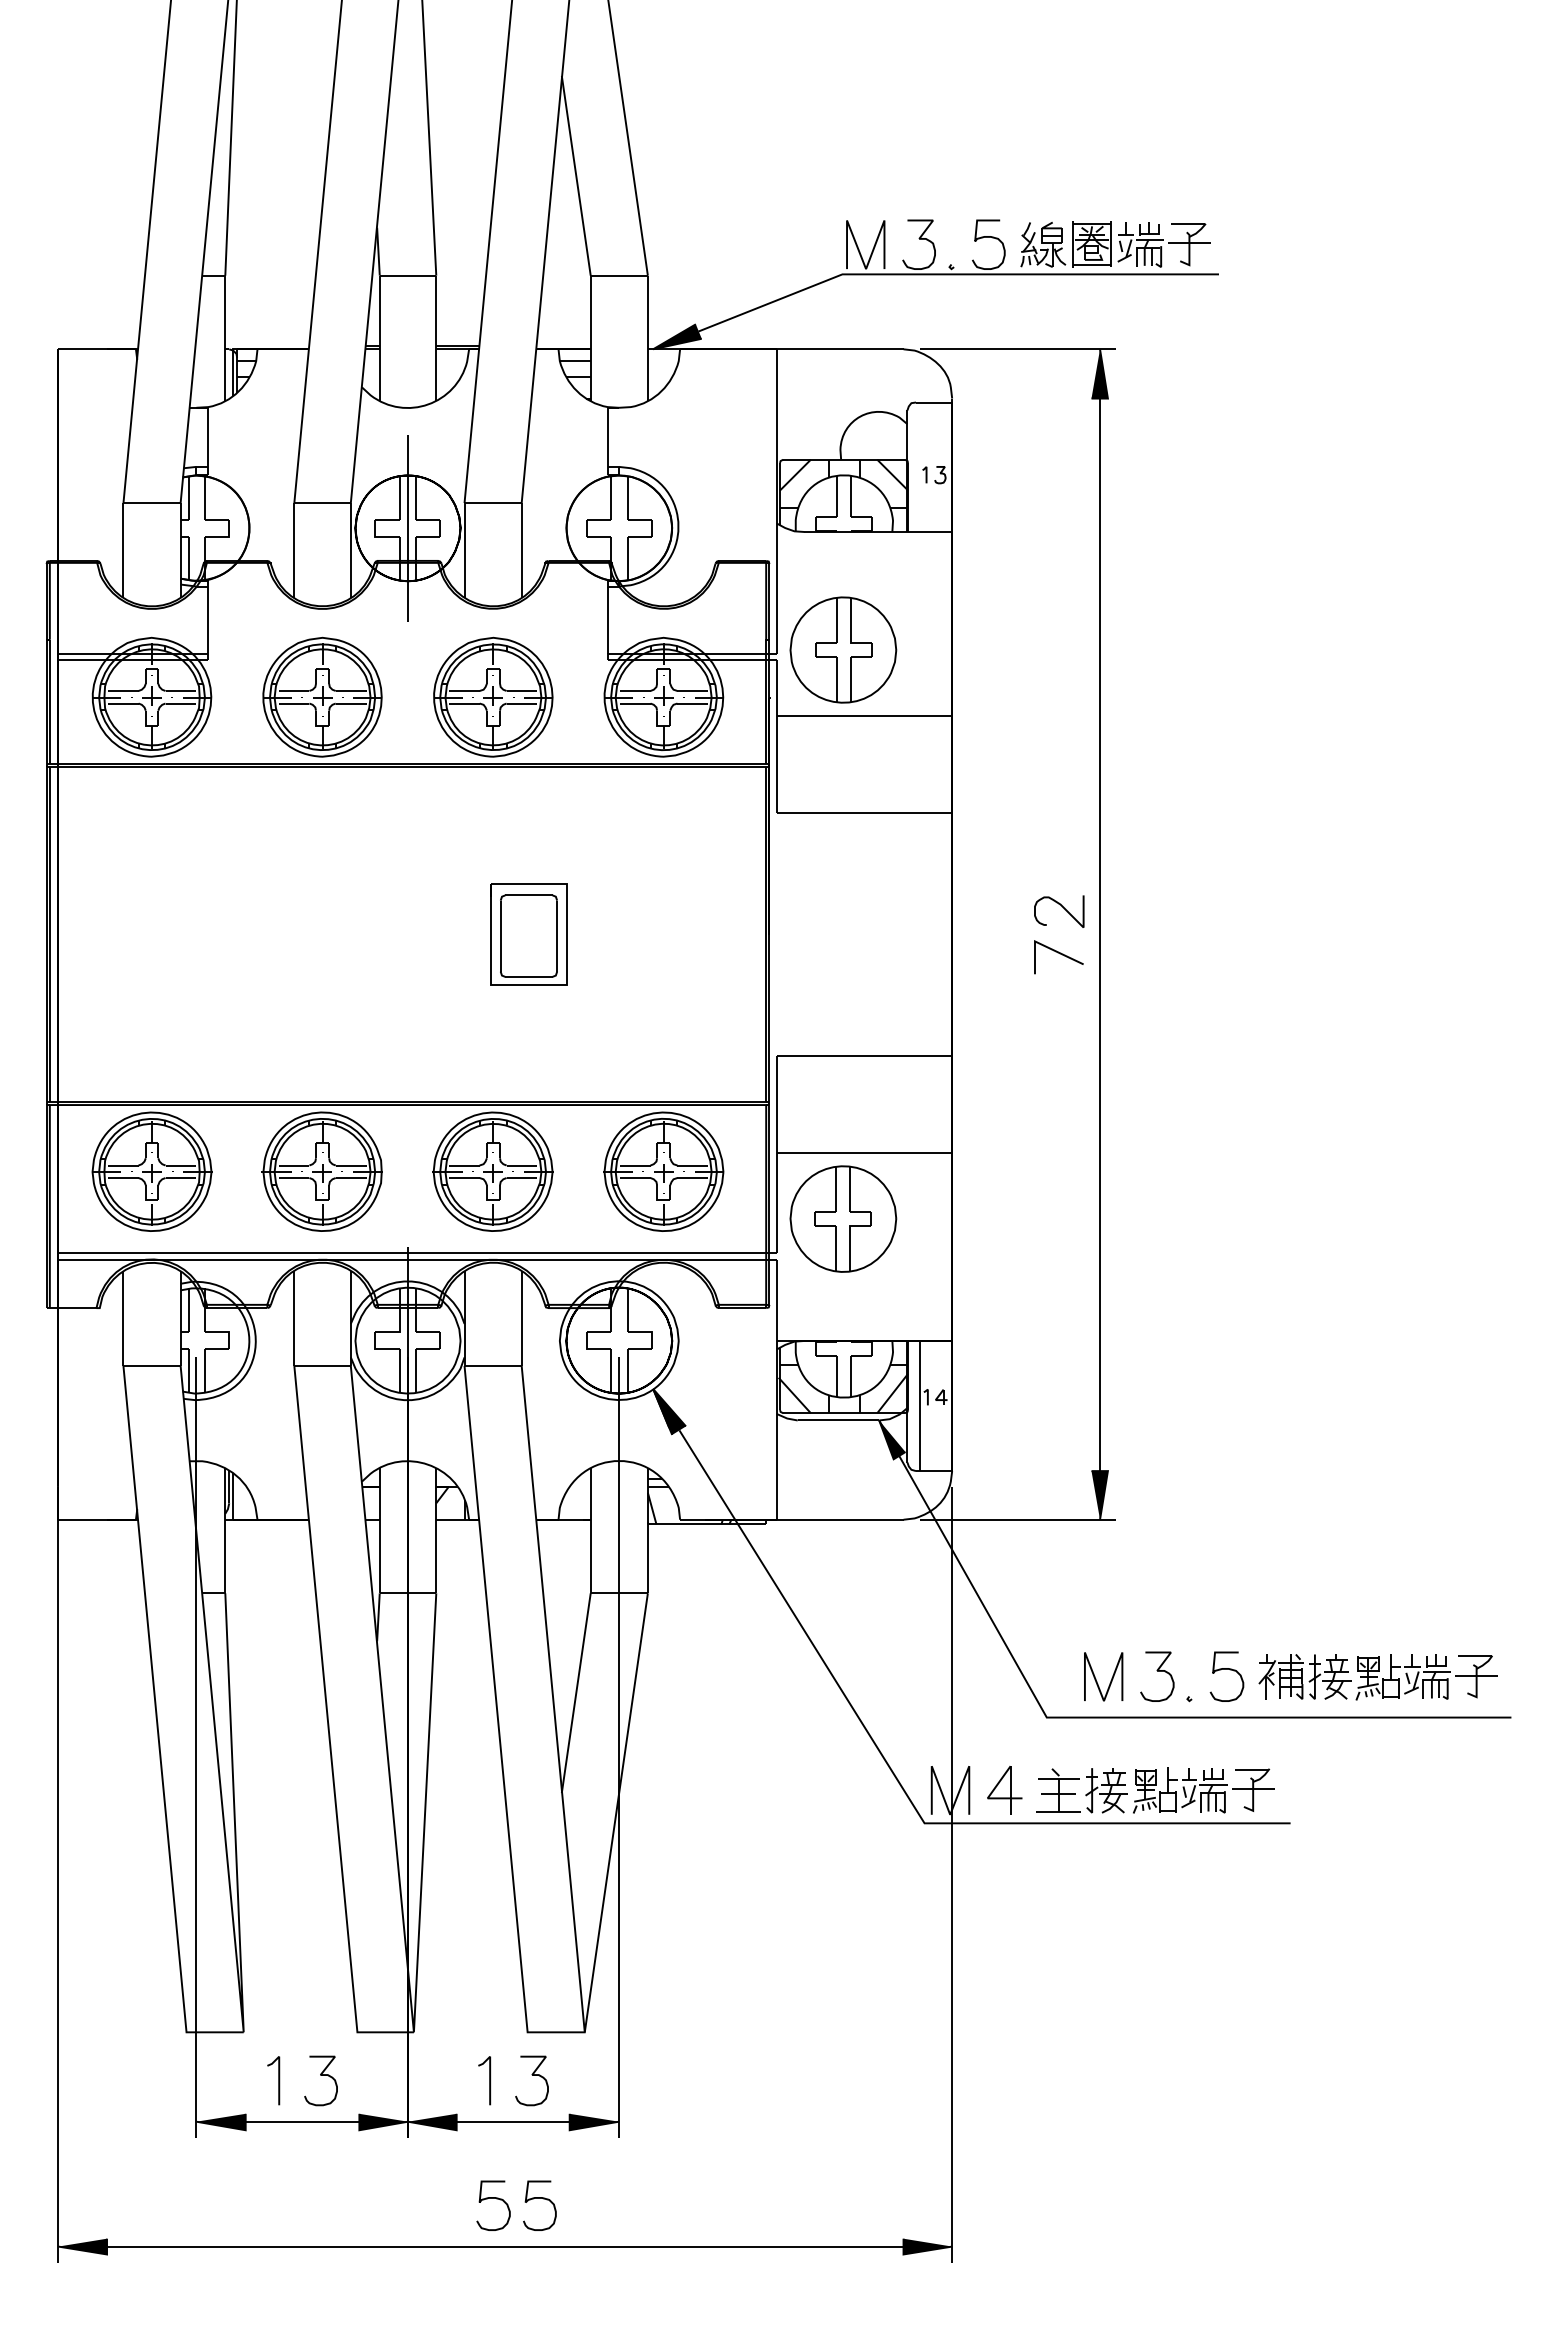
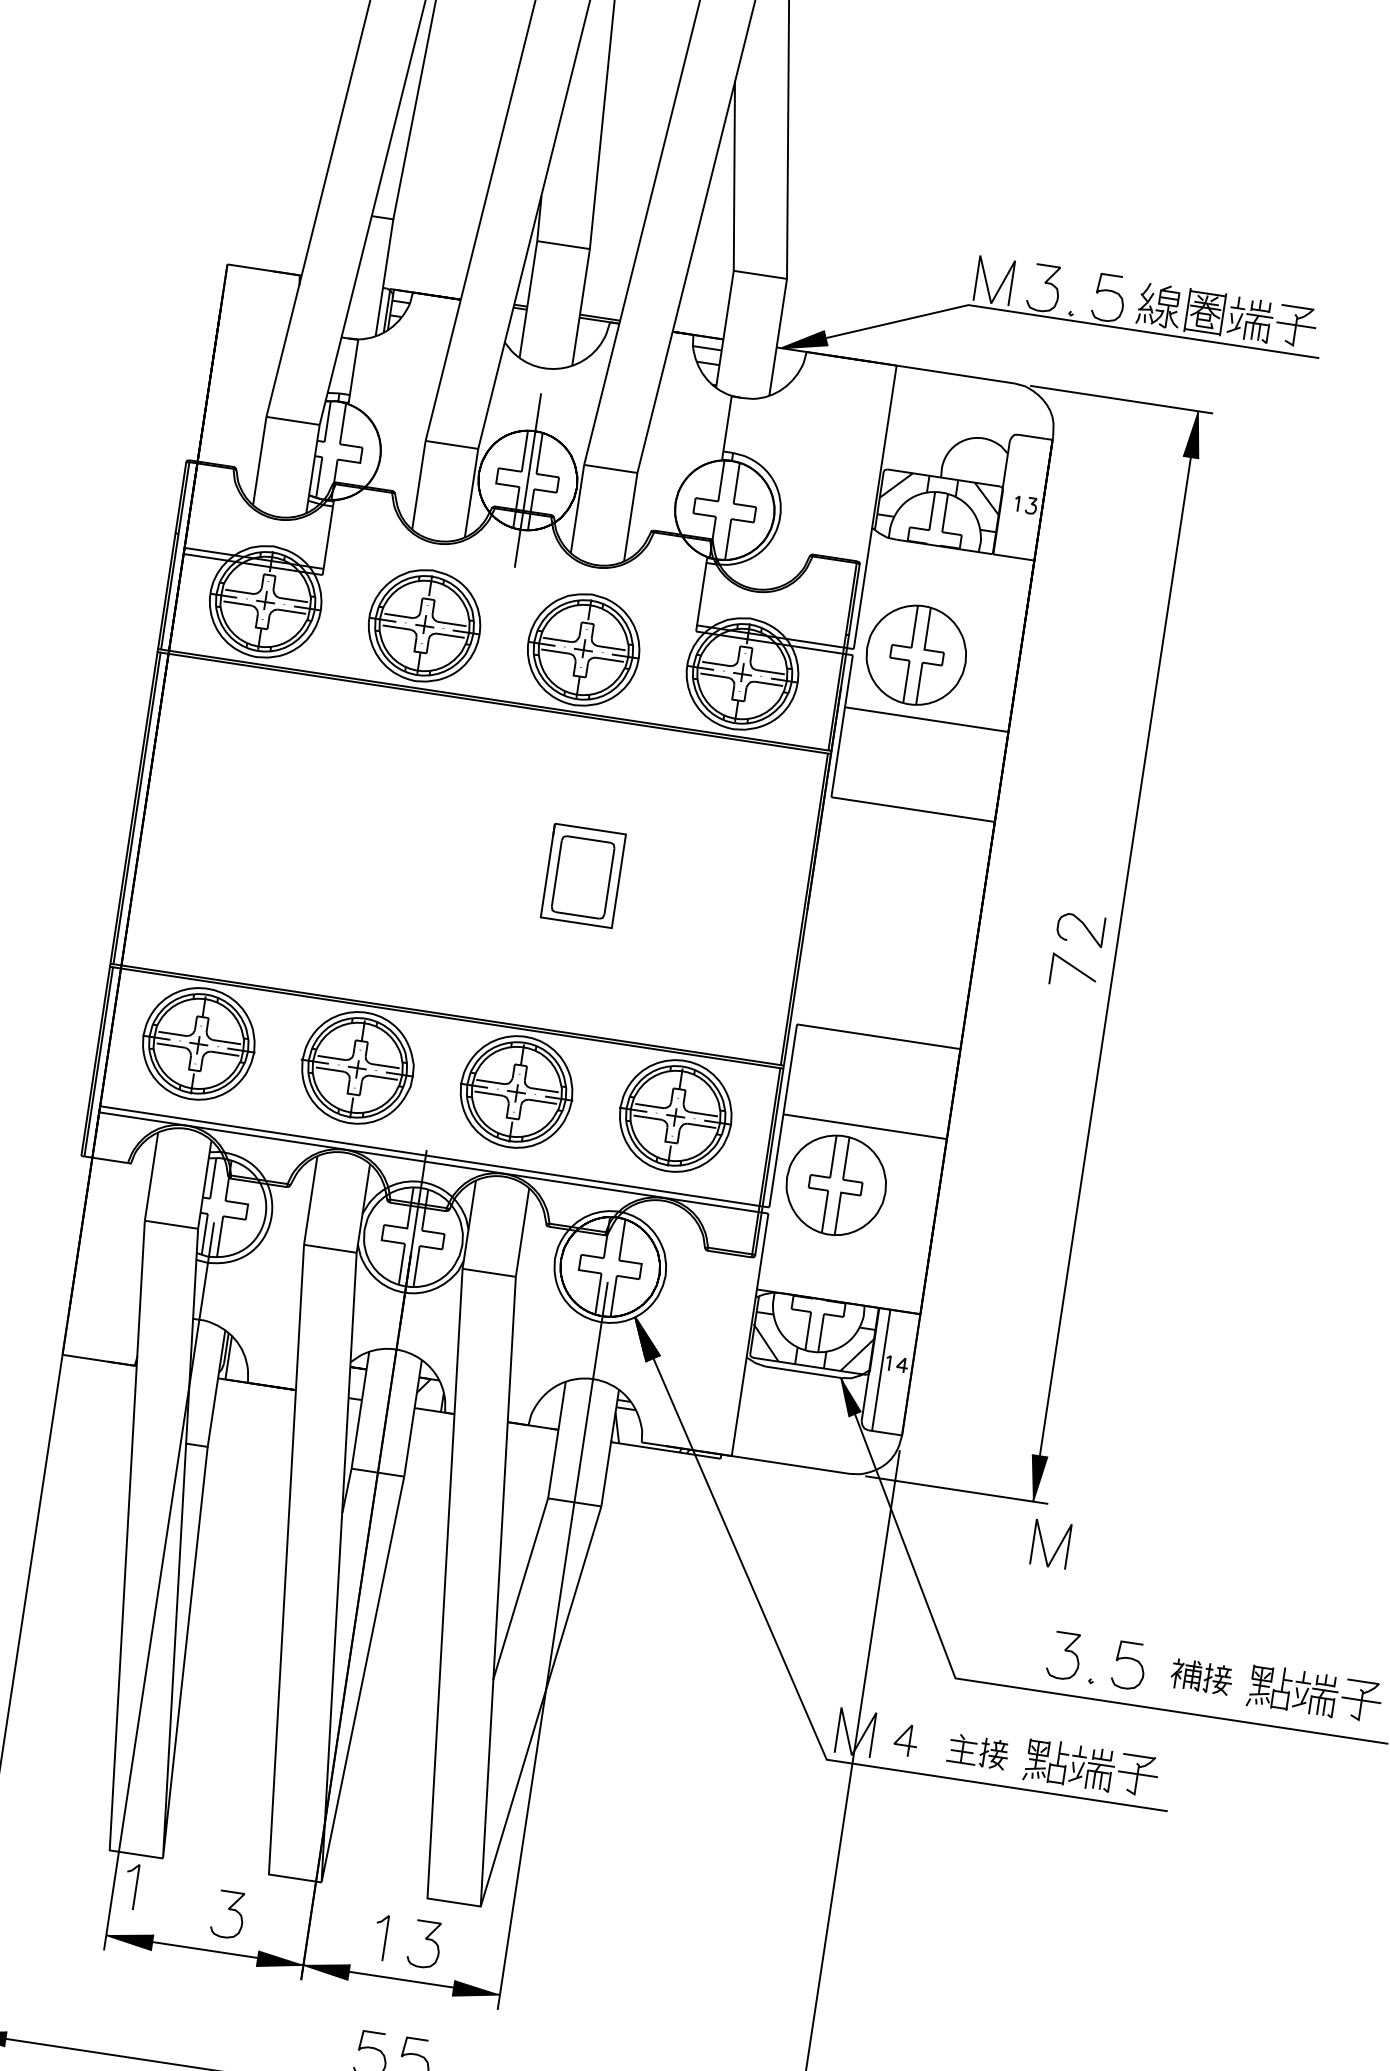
part: (1304, 1676) -> (1201, 1676), size x0.7
line: (1096, 1678) -> (1044, 1544), moved
part: (1004, 1790) -> (905, 1740), size x0.7
part: (1081, 1790) -> (977, 1751), size x0.7
line: (278, 2080) -> (135, 1886), moved

